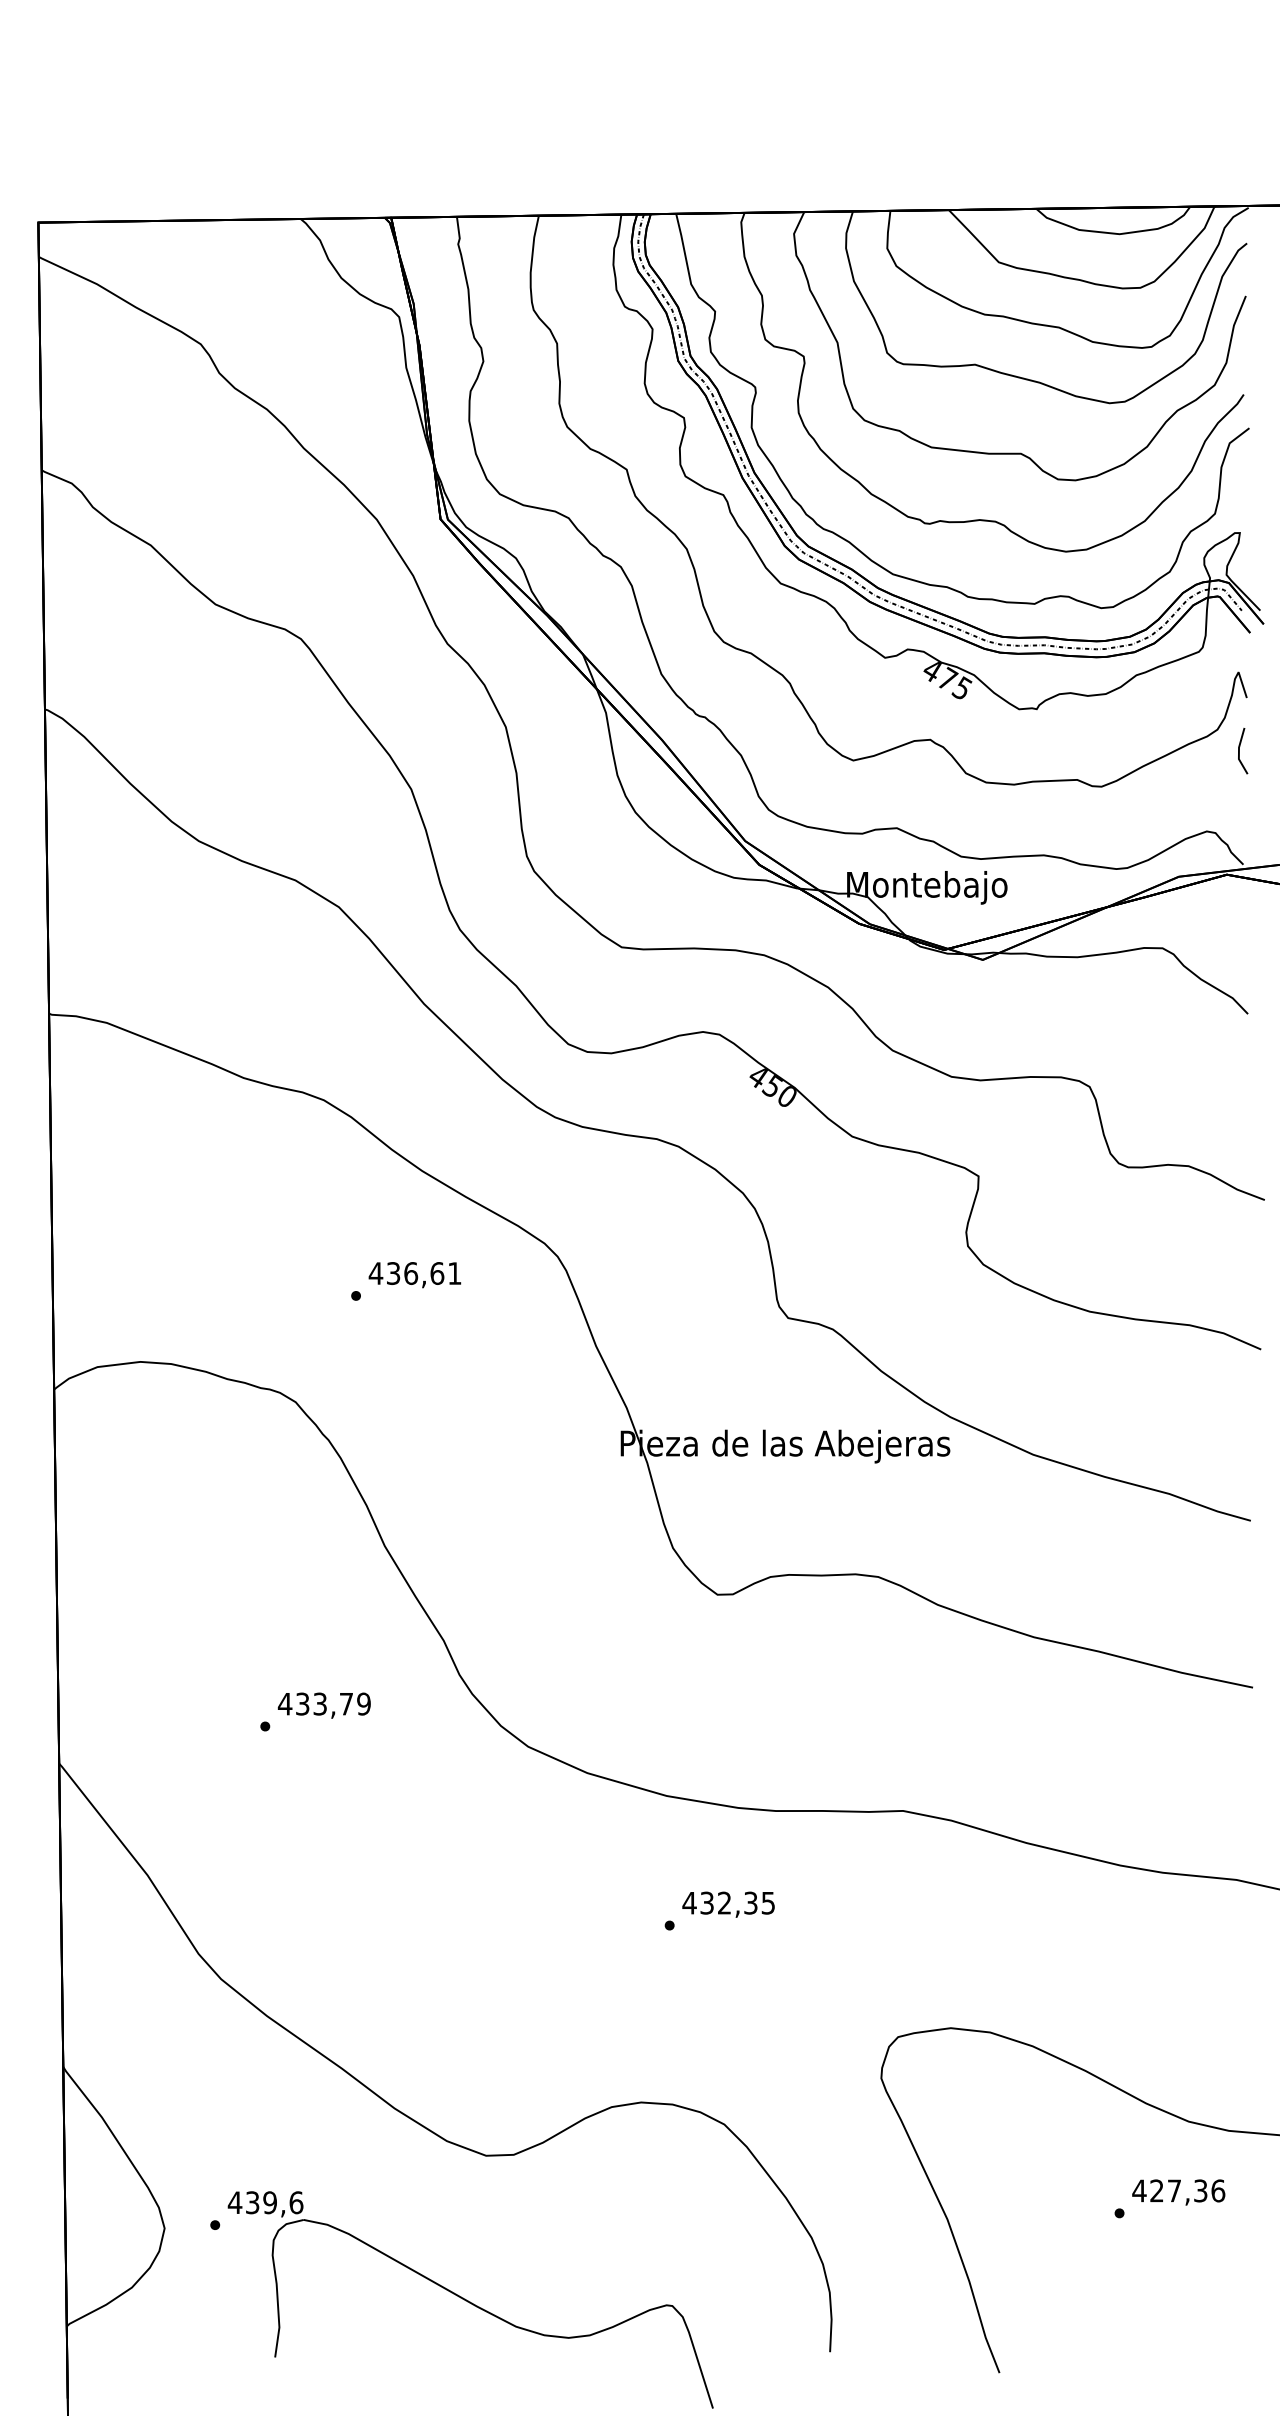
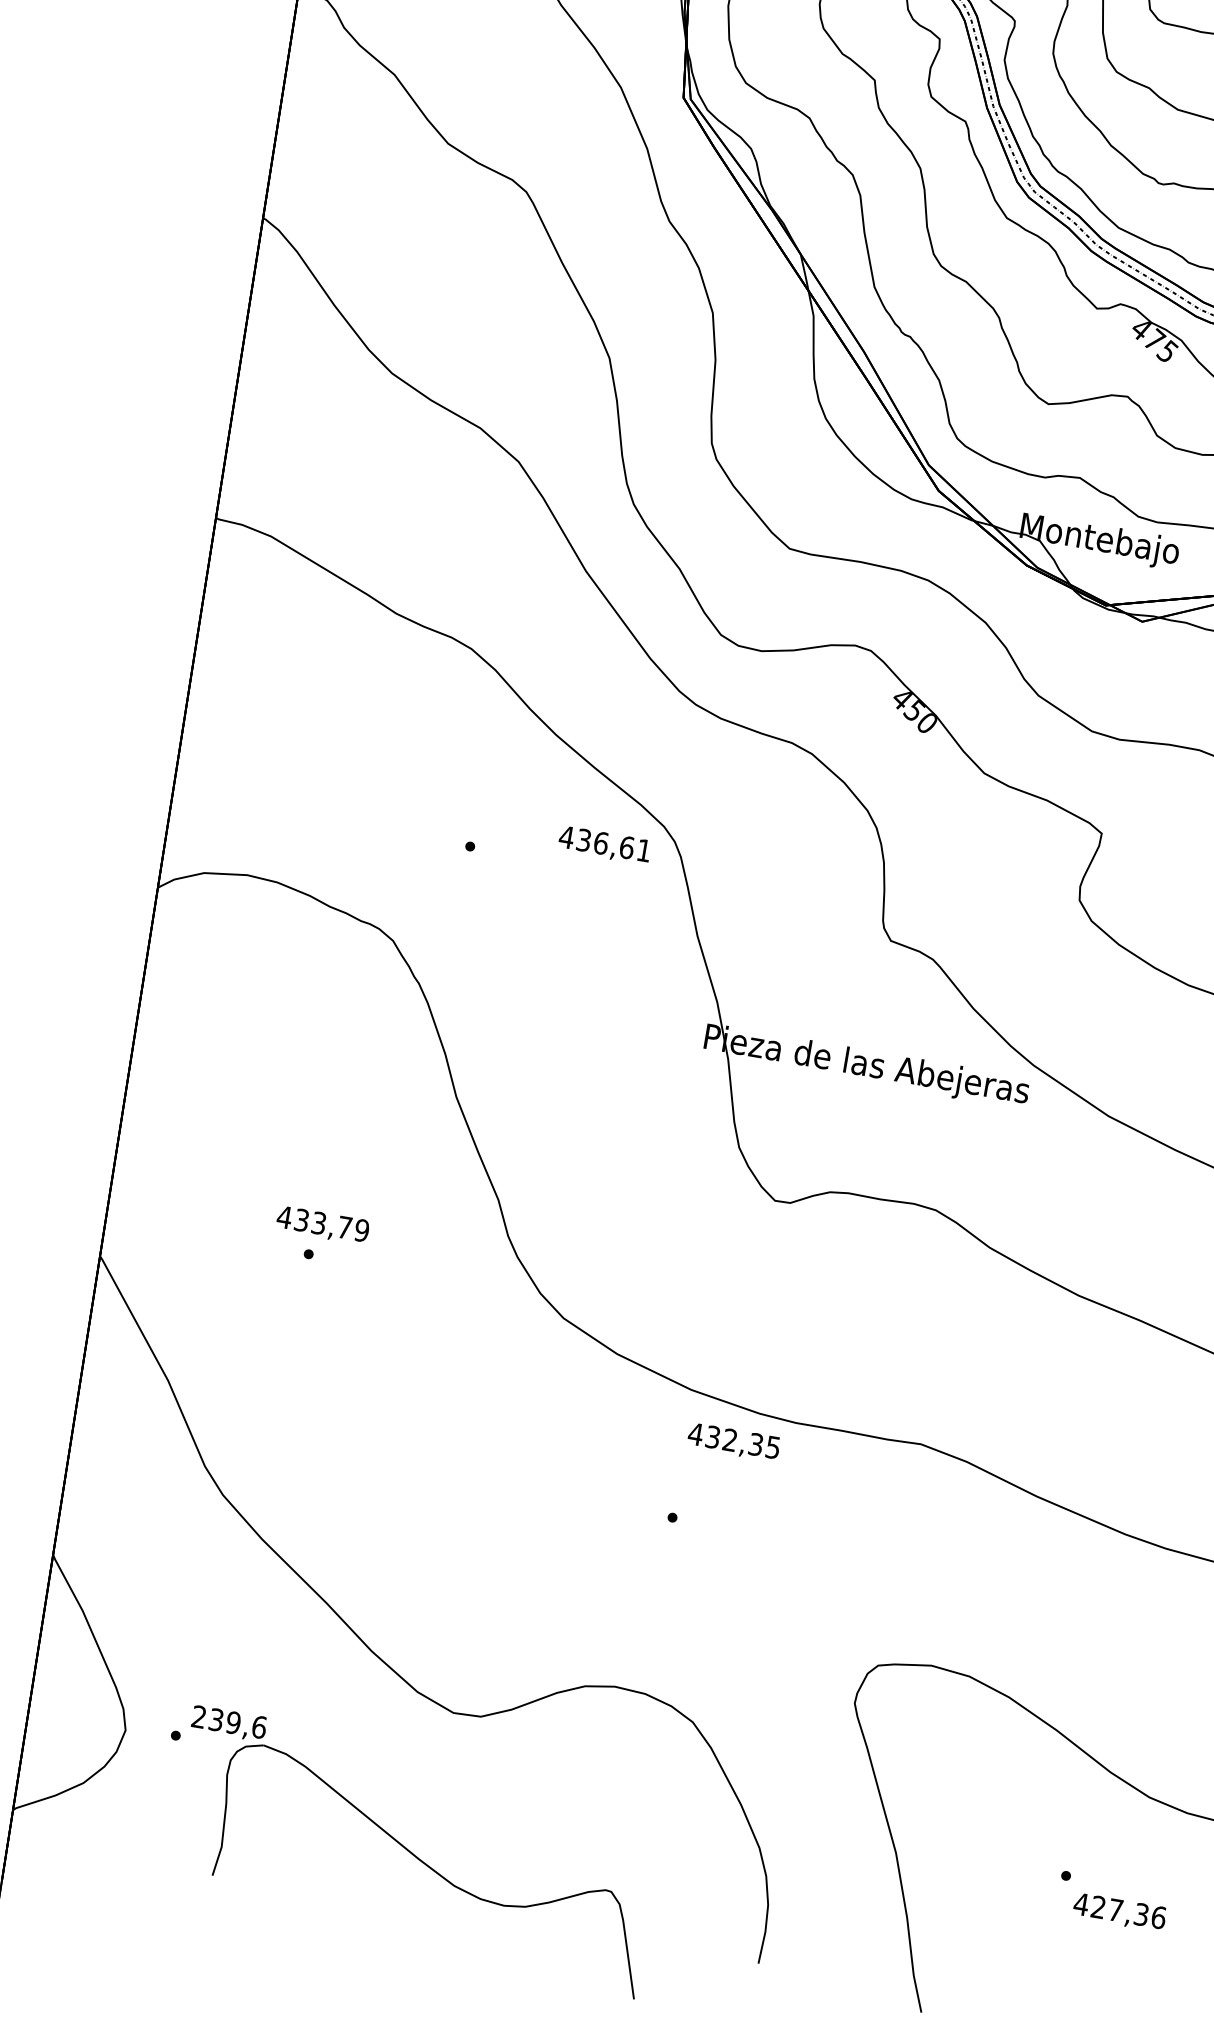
text: (414, 1275) -> (604, 845), moved
text: (323, 1705) -> (322, 1225), moved
text: (728, 1904) -> (733, 1442), moved
text: (1178, 2192) -> (1119, 1912), moved
text: (234, 2202) -> (198, 1716), 439,6 -> 239,6

